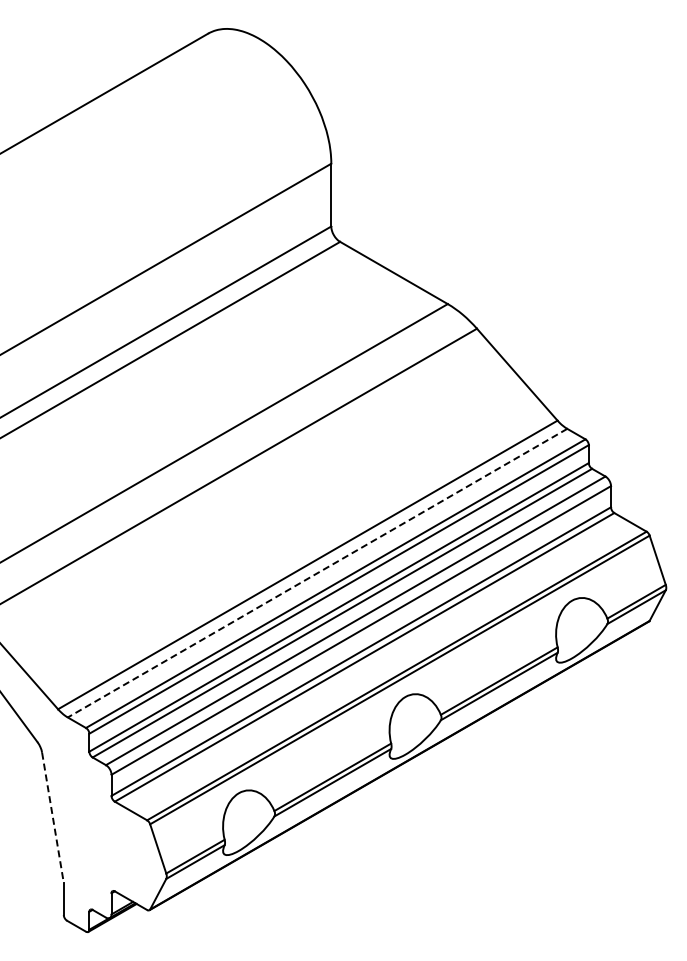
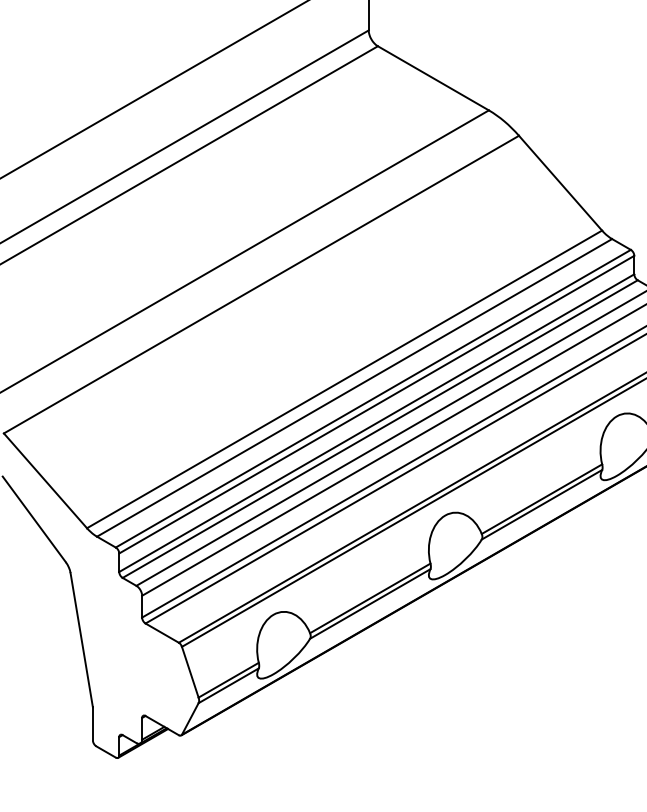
line: (317, 573) -> (354, 388), dashed -> solid
line: (53, 818) -> (82, 640), dashed -> solid

